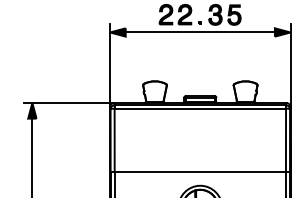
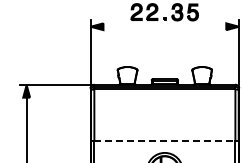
line: (199, 32) -> (164, 26), removed
line: (201, 171) -> (165, 141), solid -> dashed

